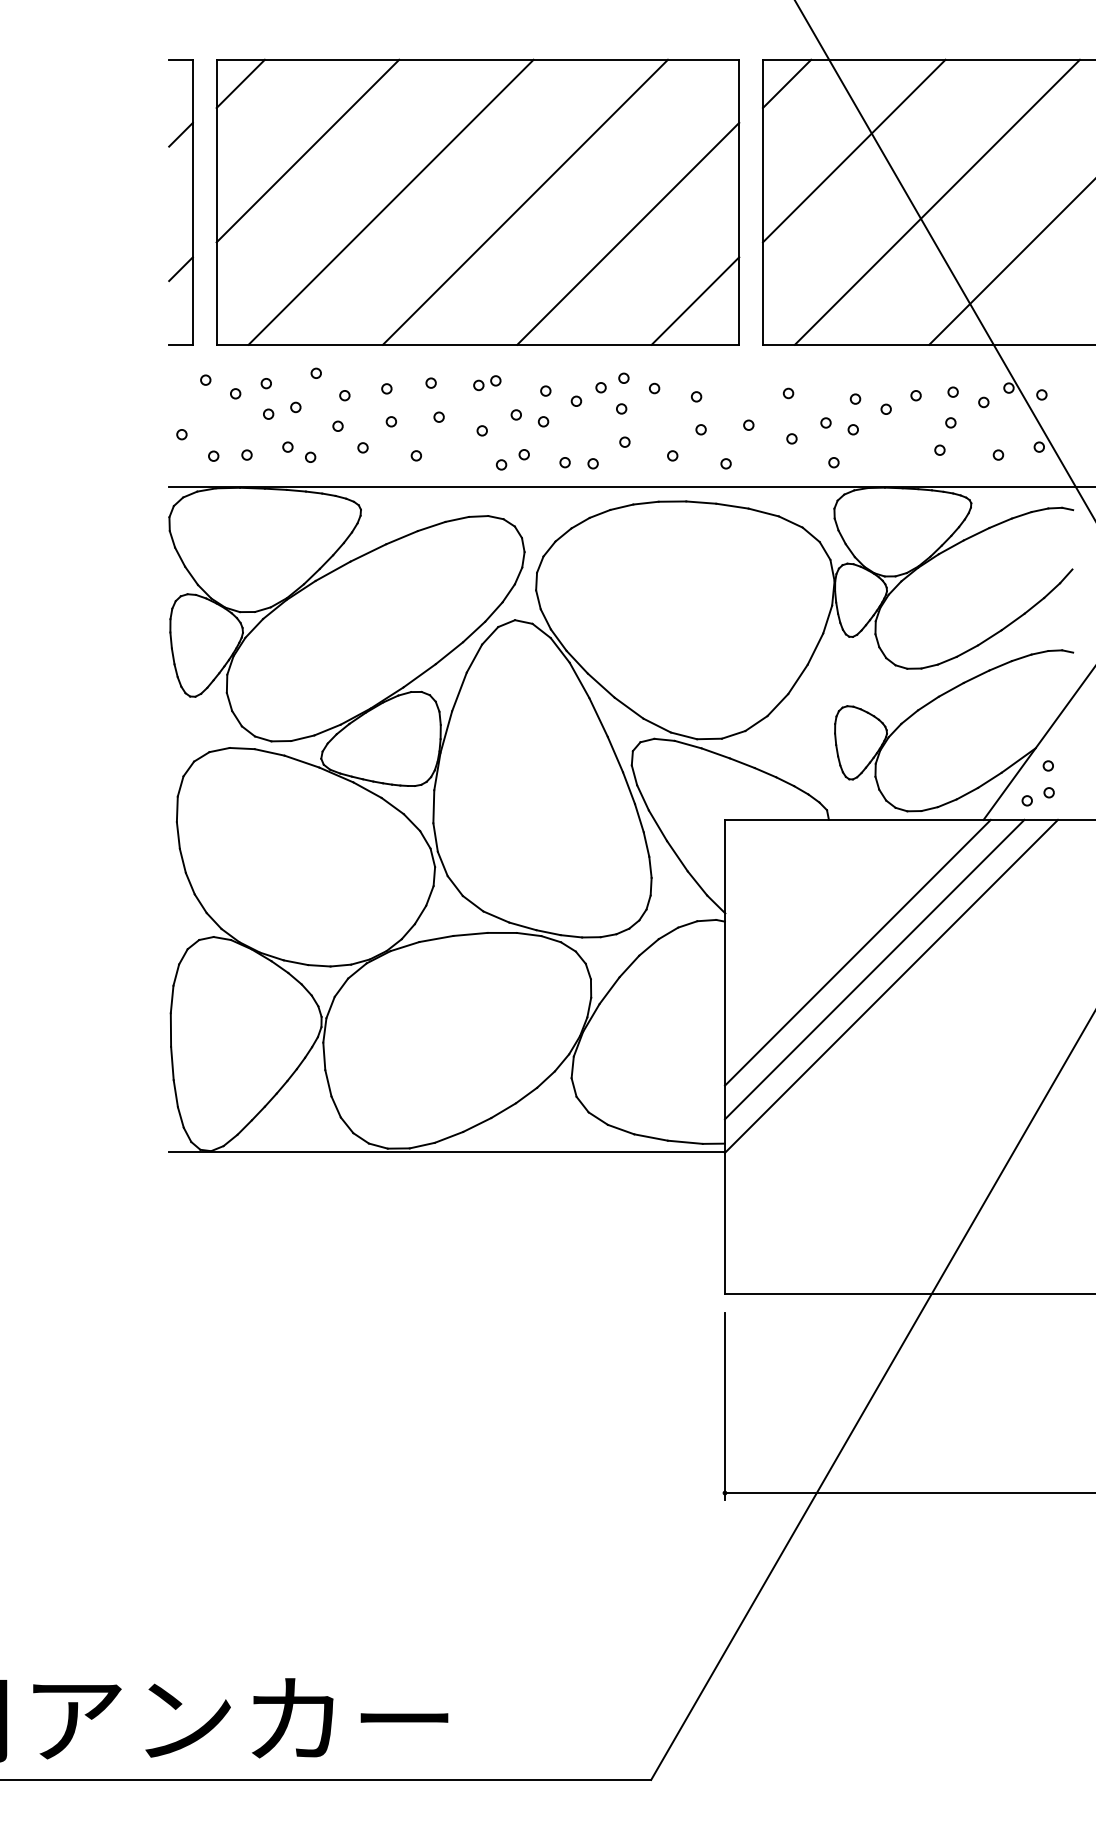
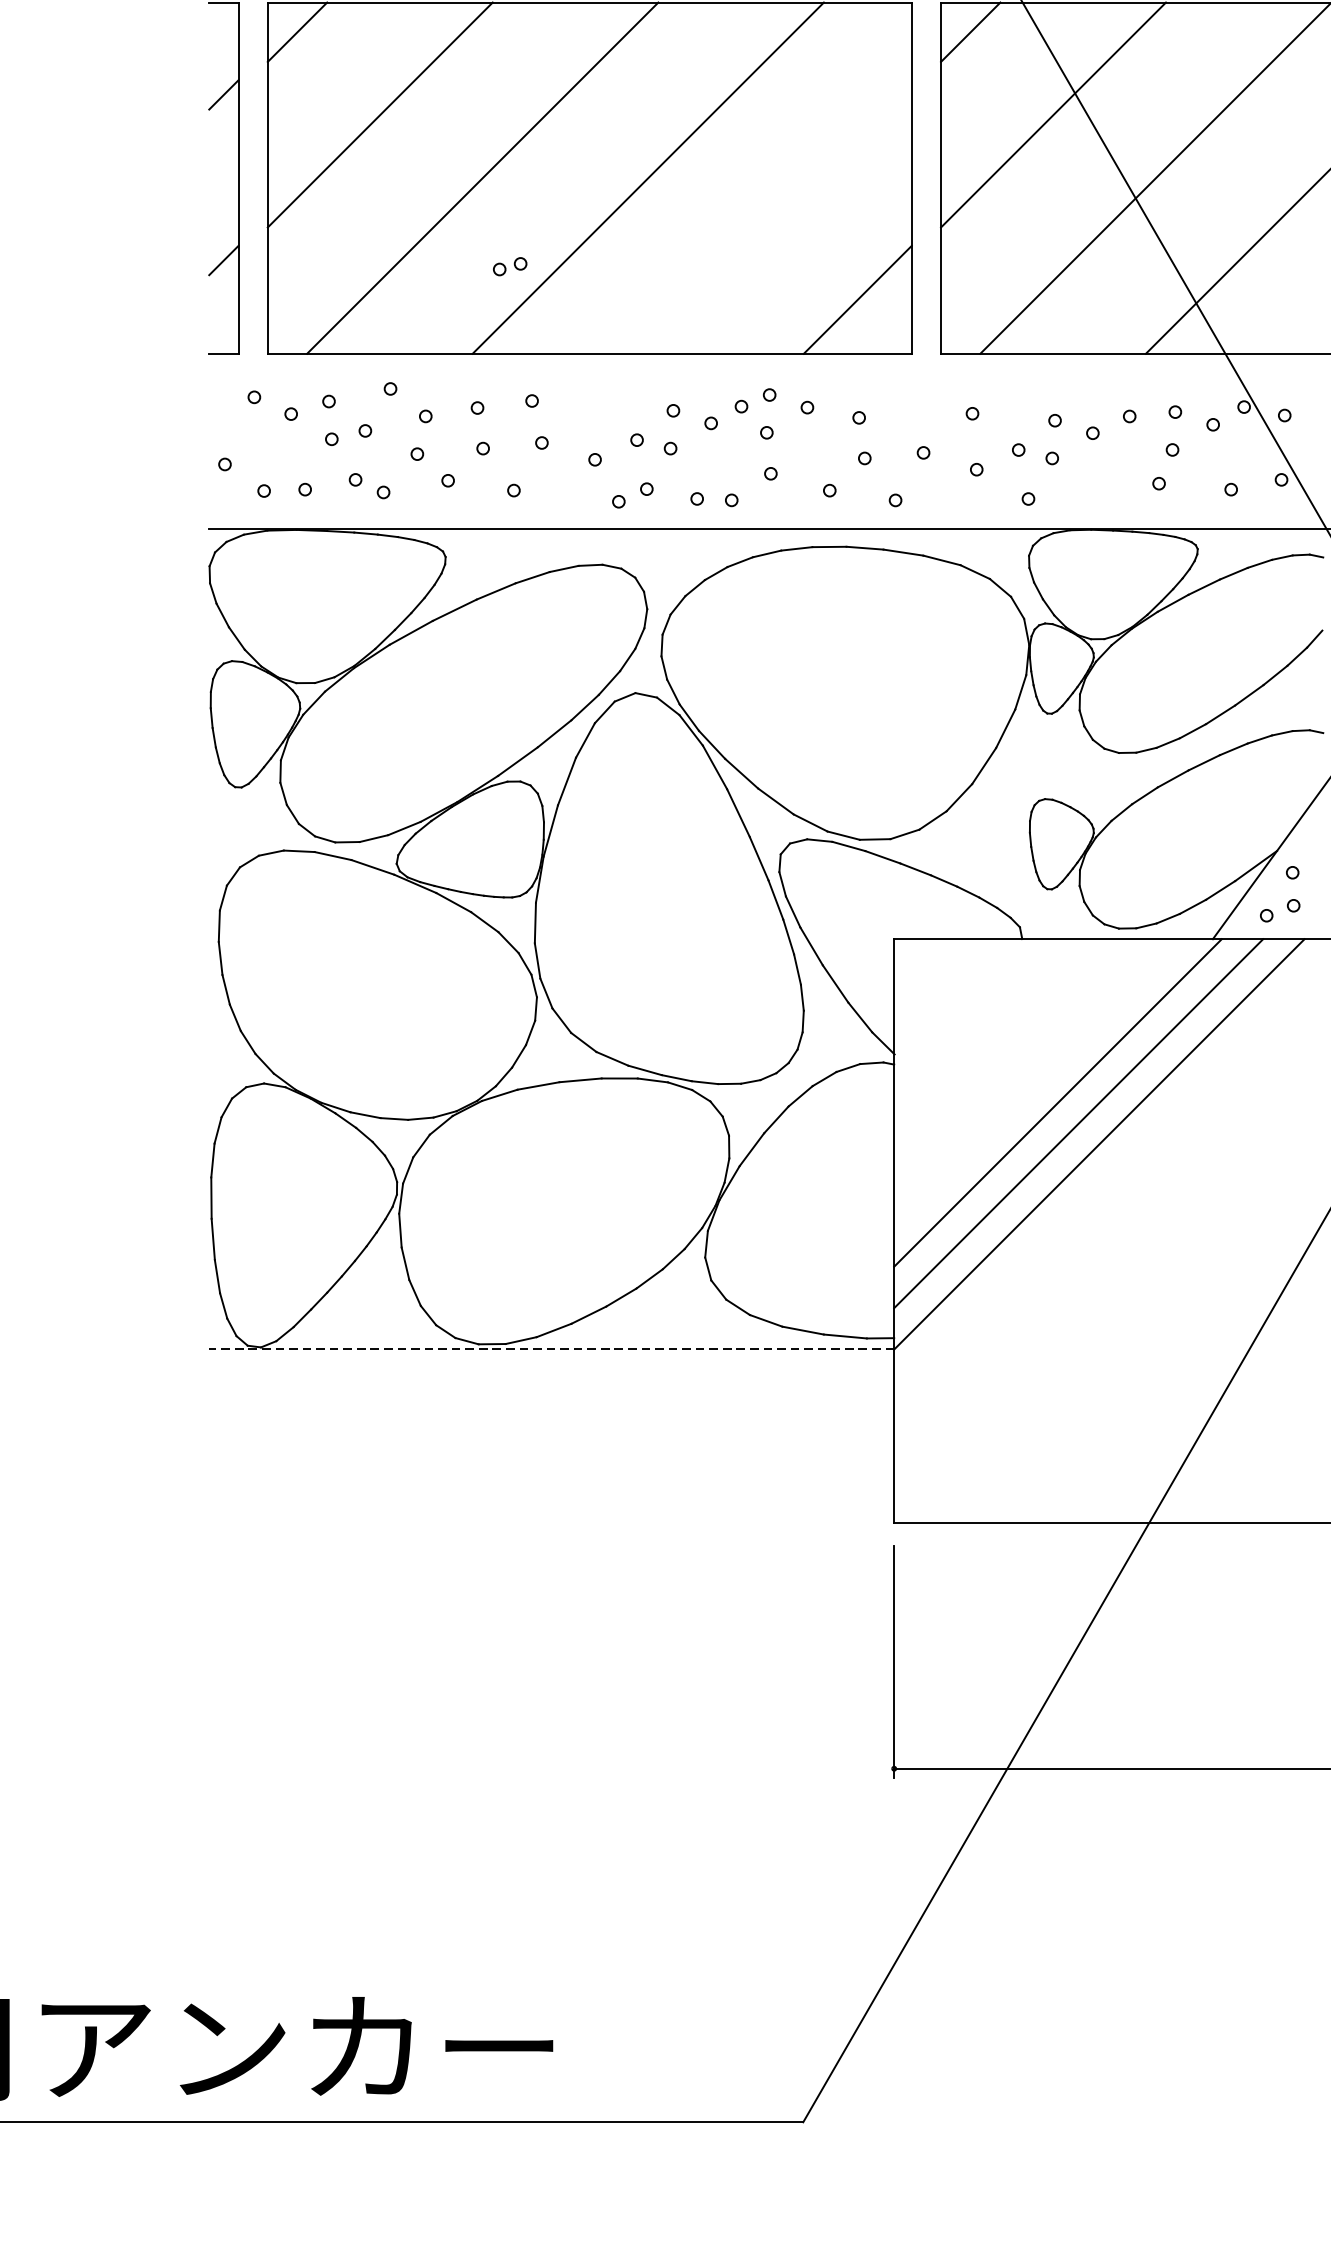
line: (628, 233) -> (775, 216), removed
part: (487, 383) -> (510, 267), moved
line: (447, 1152) -> (552, 1349), solid -> dashed

